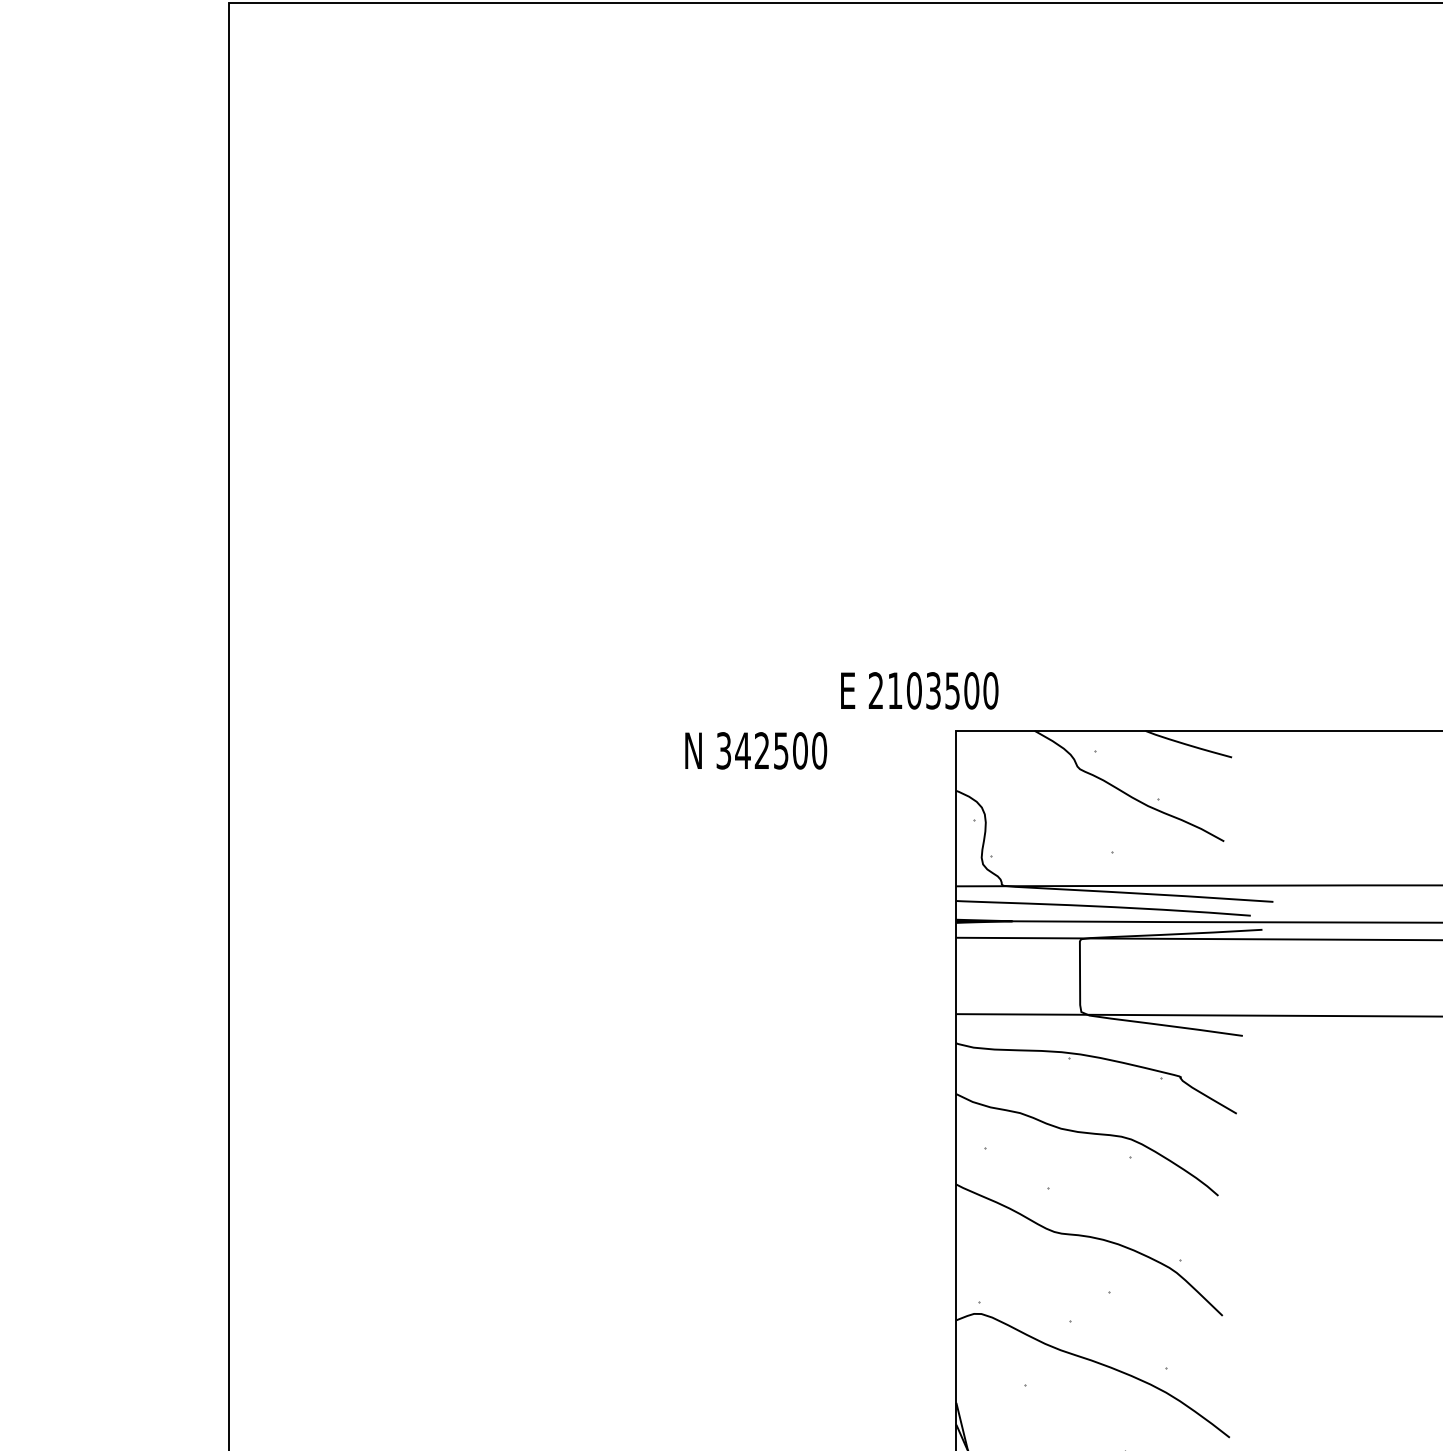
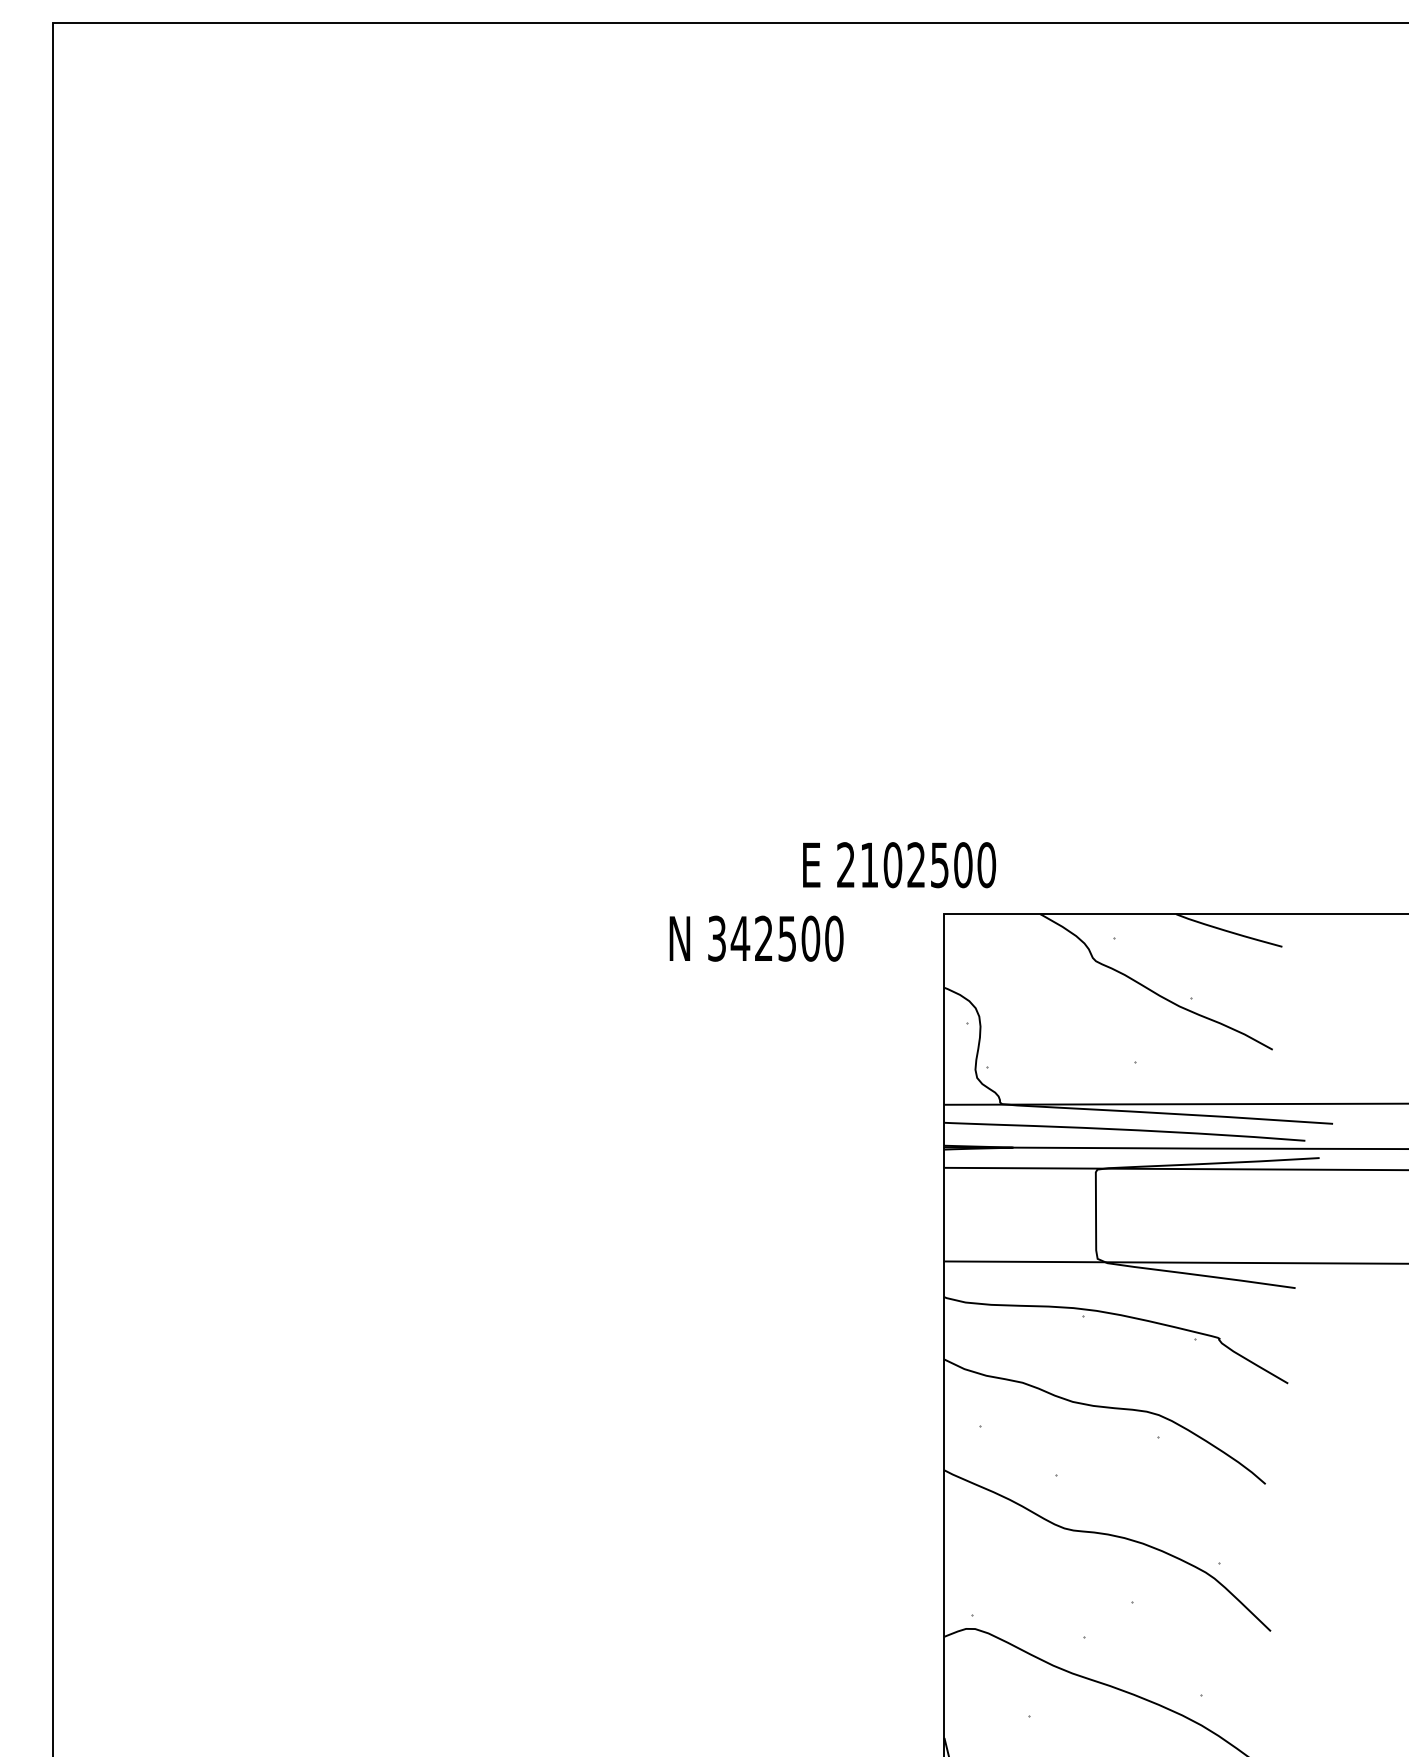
text: (933, 690) -> (916, 864), 2103500 -> 2102500
text: (756, 750) -> (757, 938), moved

